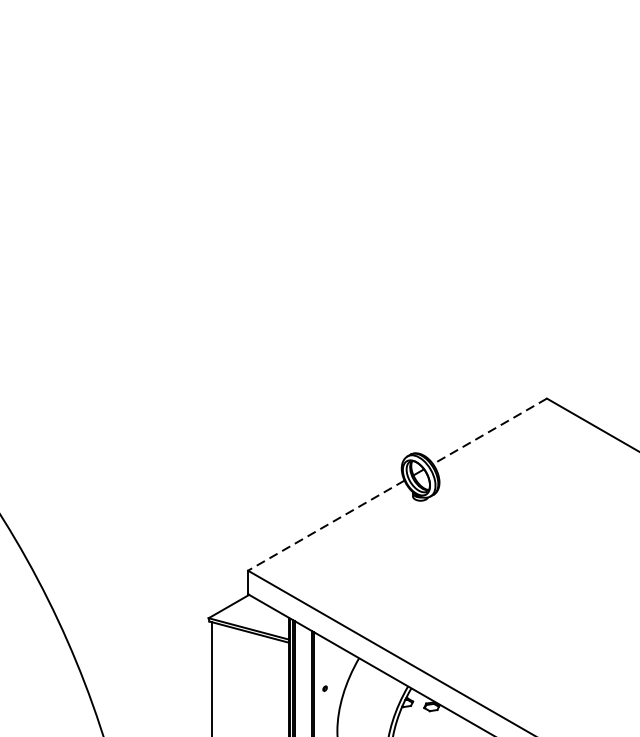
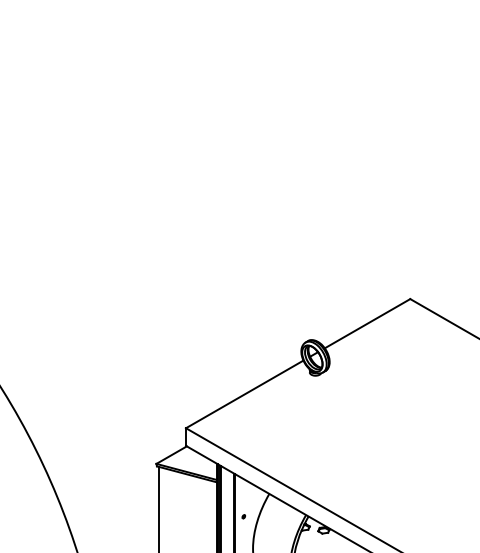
line: (489, 431) -> (367, 323), dashed -> solid
line: (325, 525) -> (244, 394), dashed -> solid

